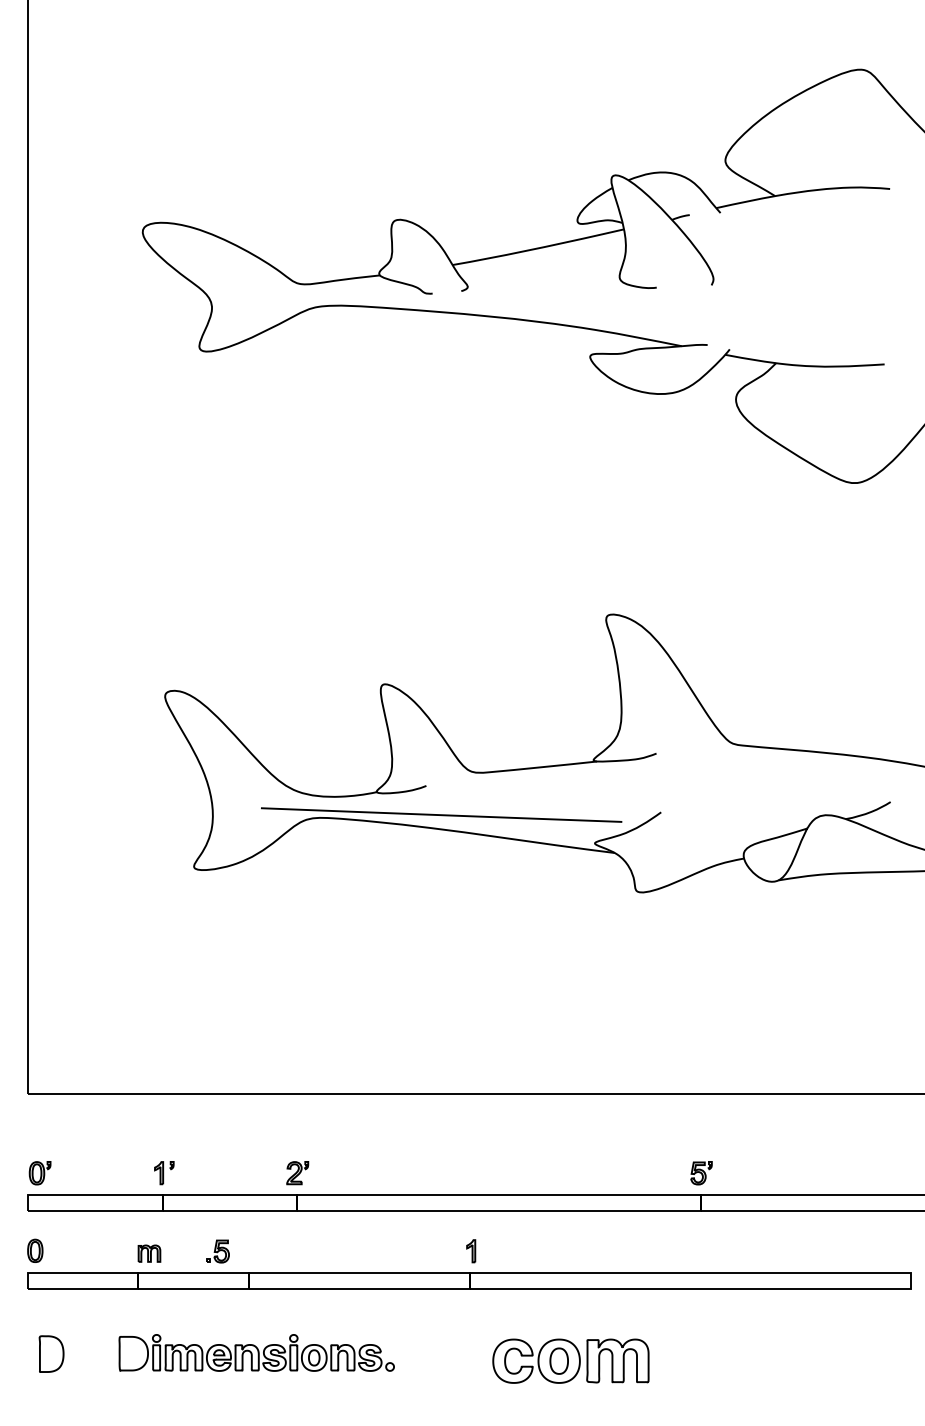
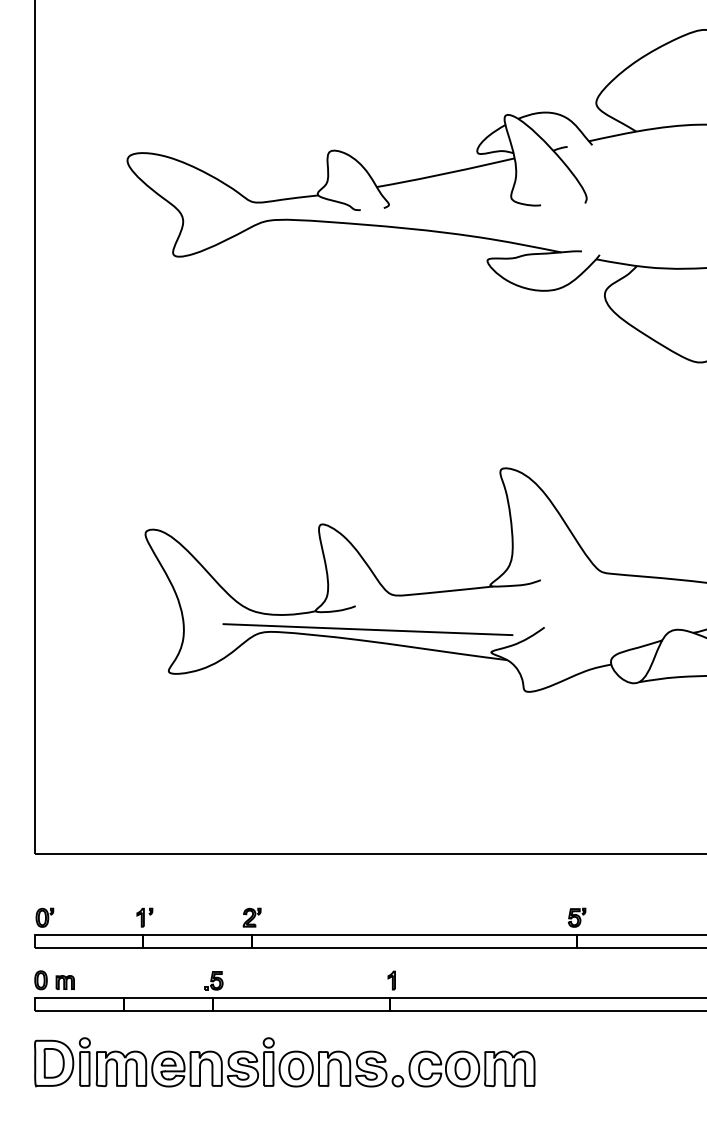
part: (217, 1251) -> (213, 980), moved
part: (149, 1253) -> (65, 982), moved
part: (256, 1352) -> (219, 1062), size x1.67

